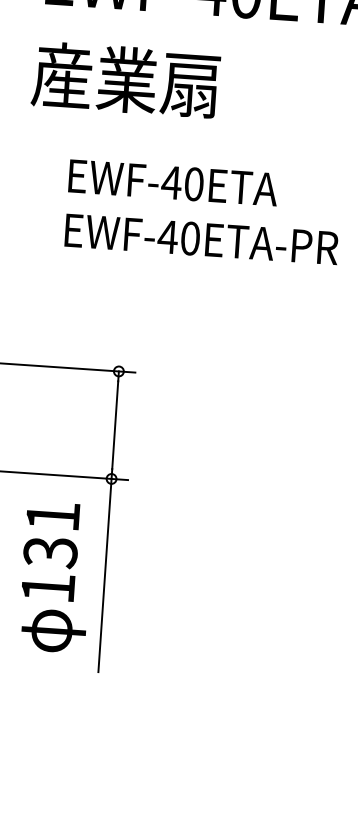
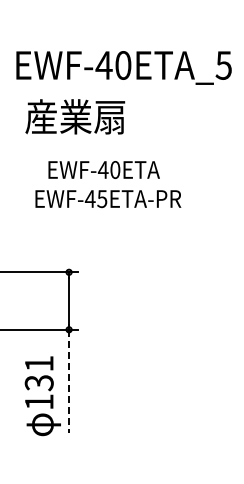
text: (126, 79) -> (75, 116), moved
text: (172, 181) -> (103, 169), moved
text: (190, 237) -> (102, 198), EWF-40ETA-PR -> EWF-45ETA-PR
line: (105, 575) -> (69, 381), solid -> dashed
text: (54, 577) -> (42, 396), moved

